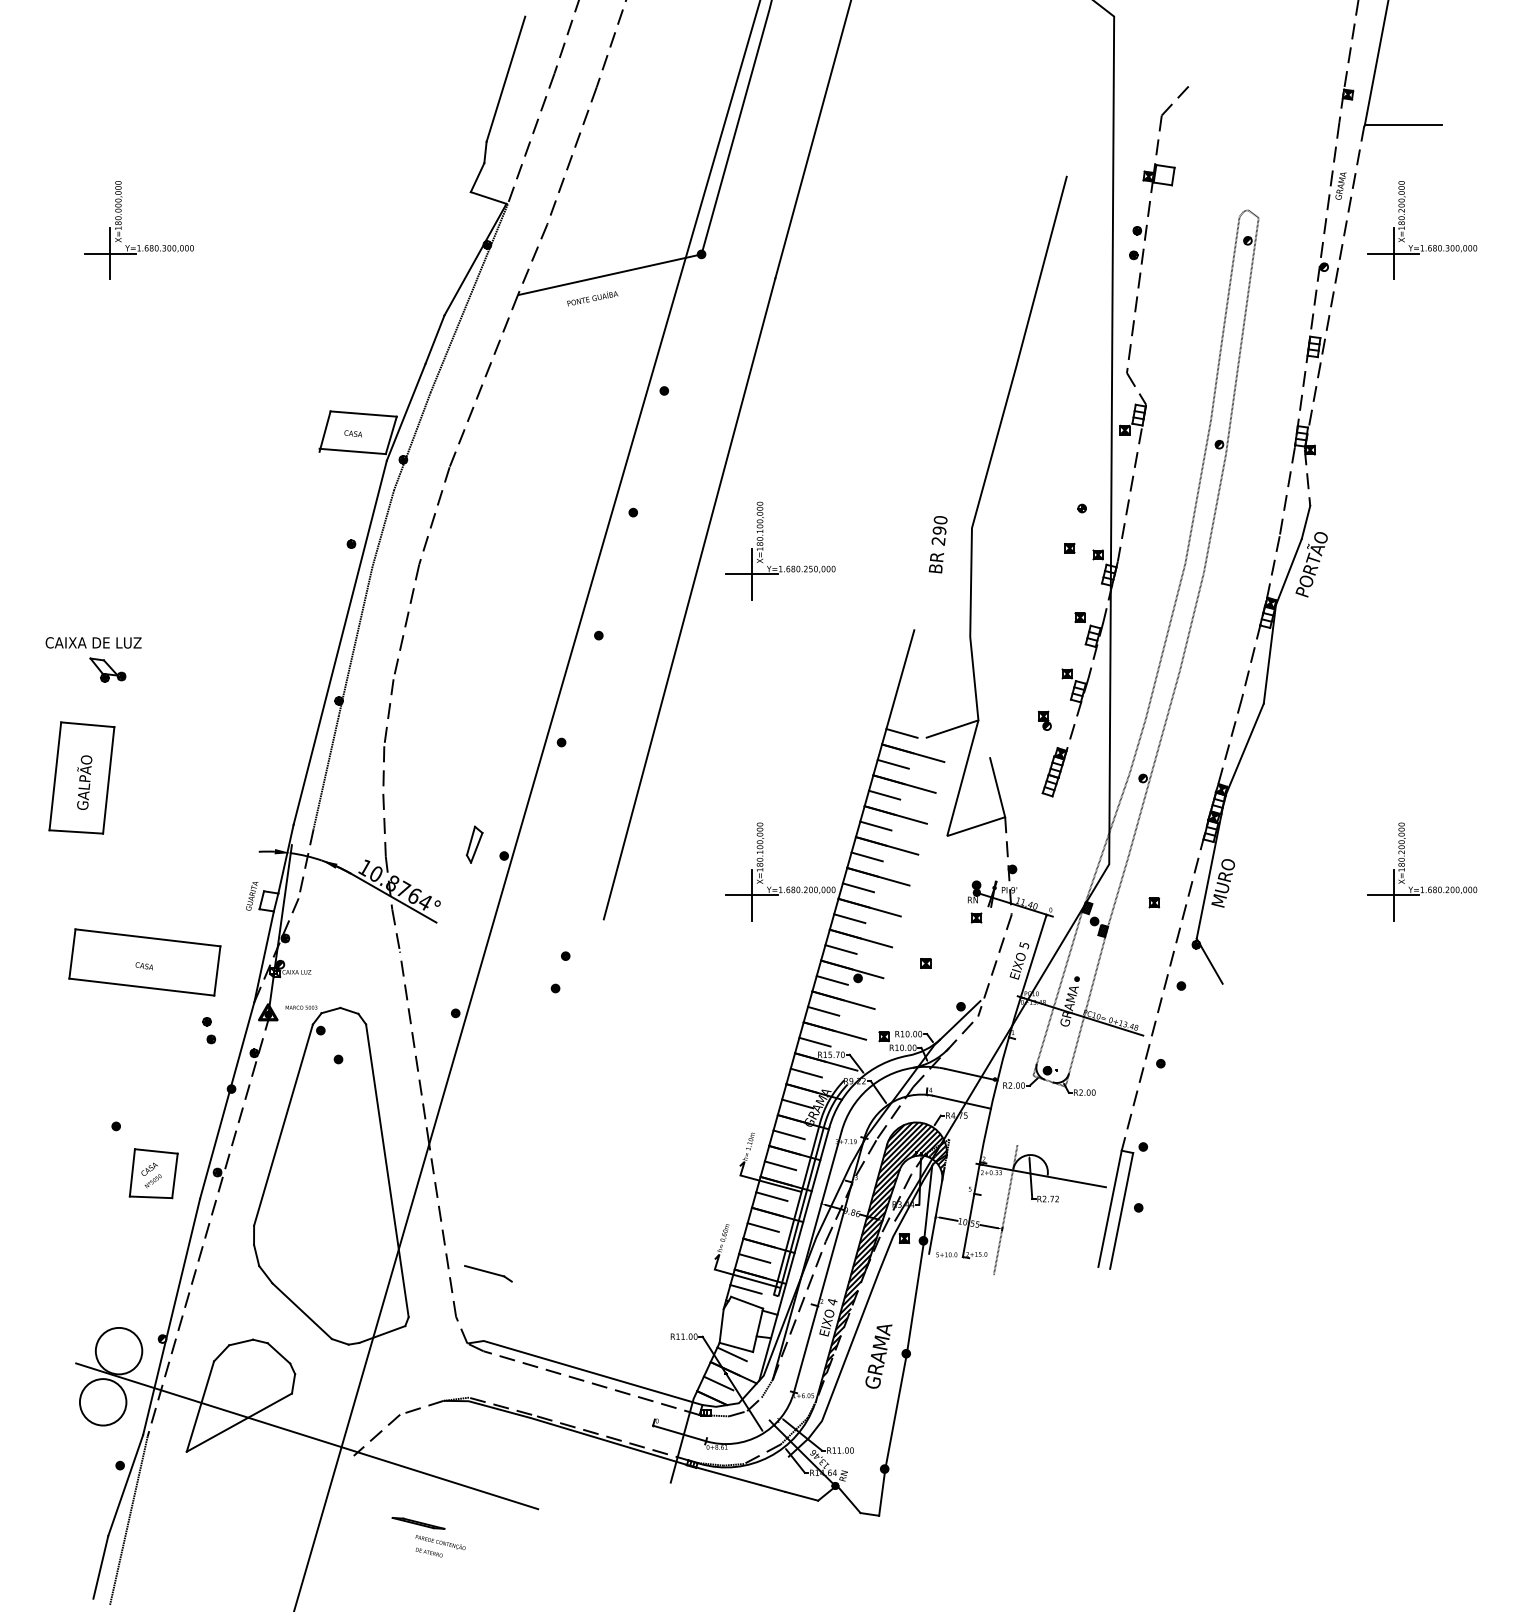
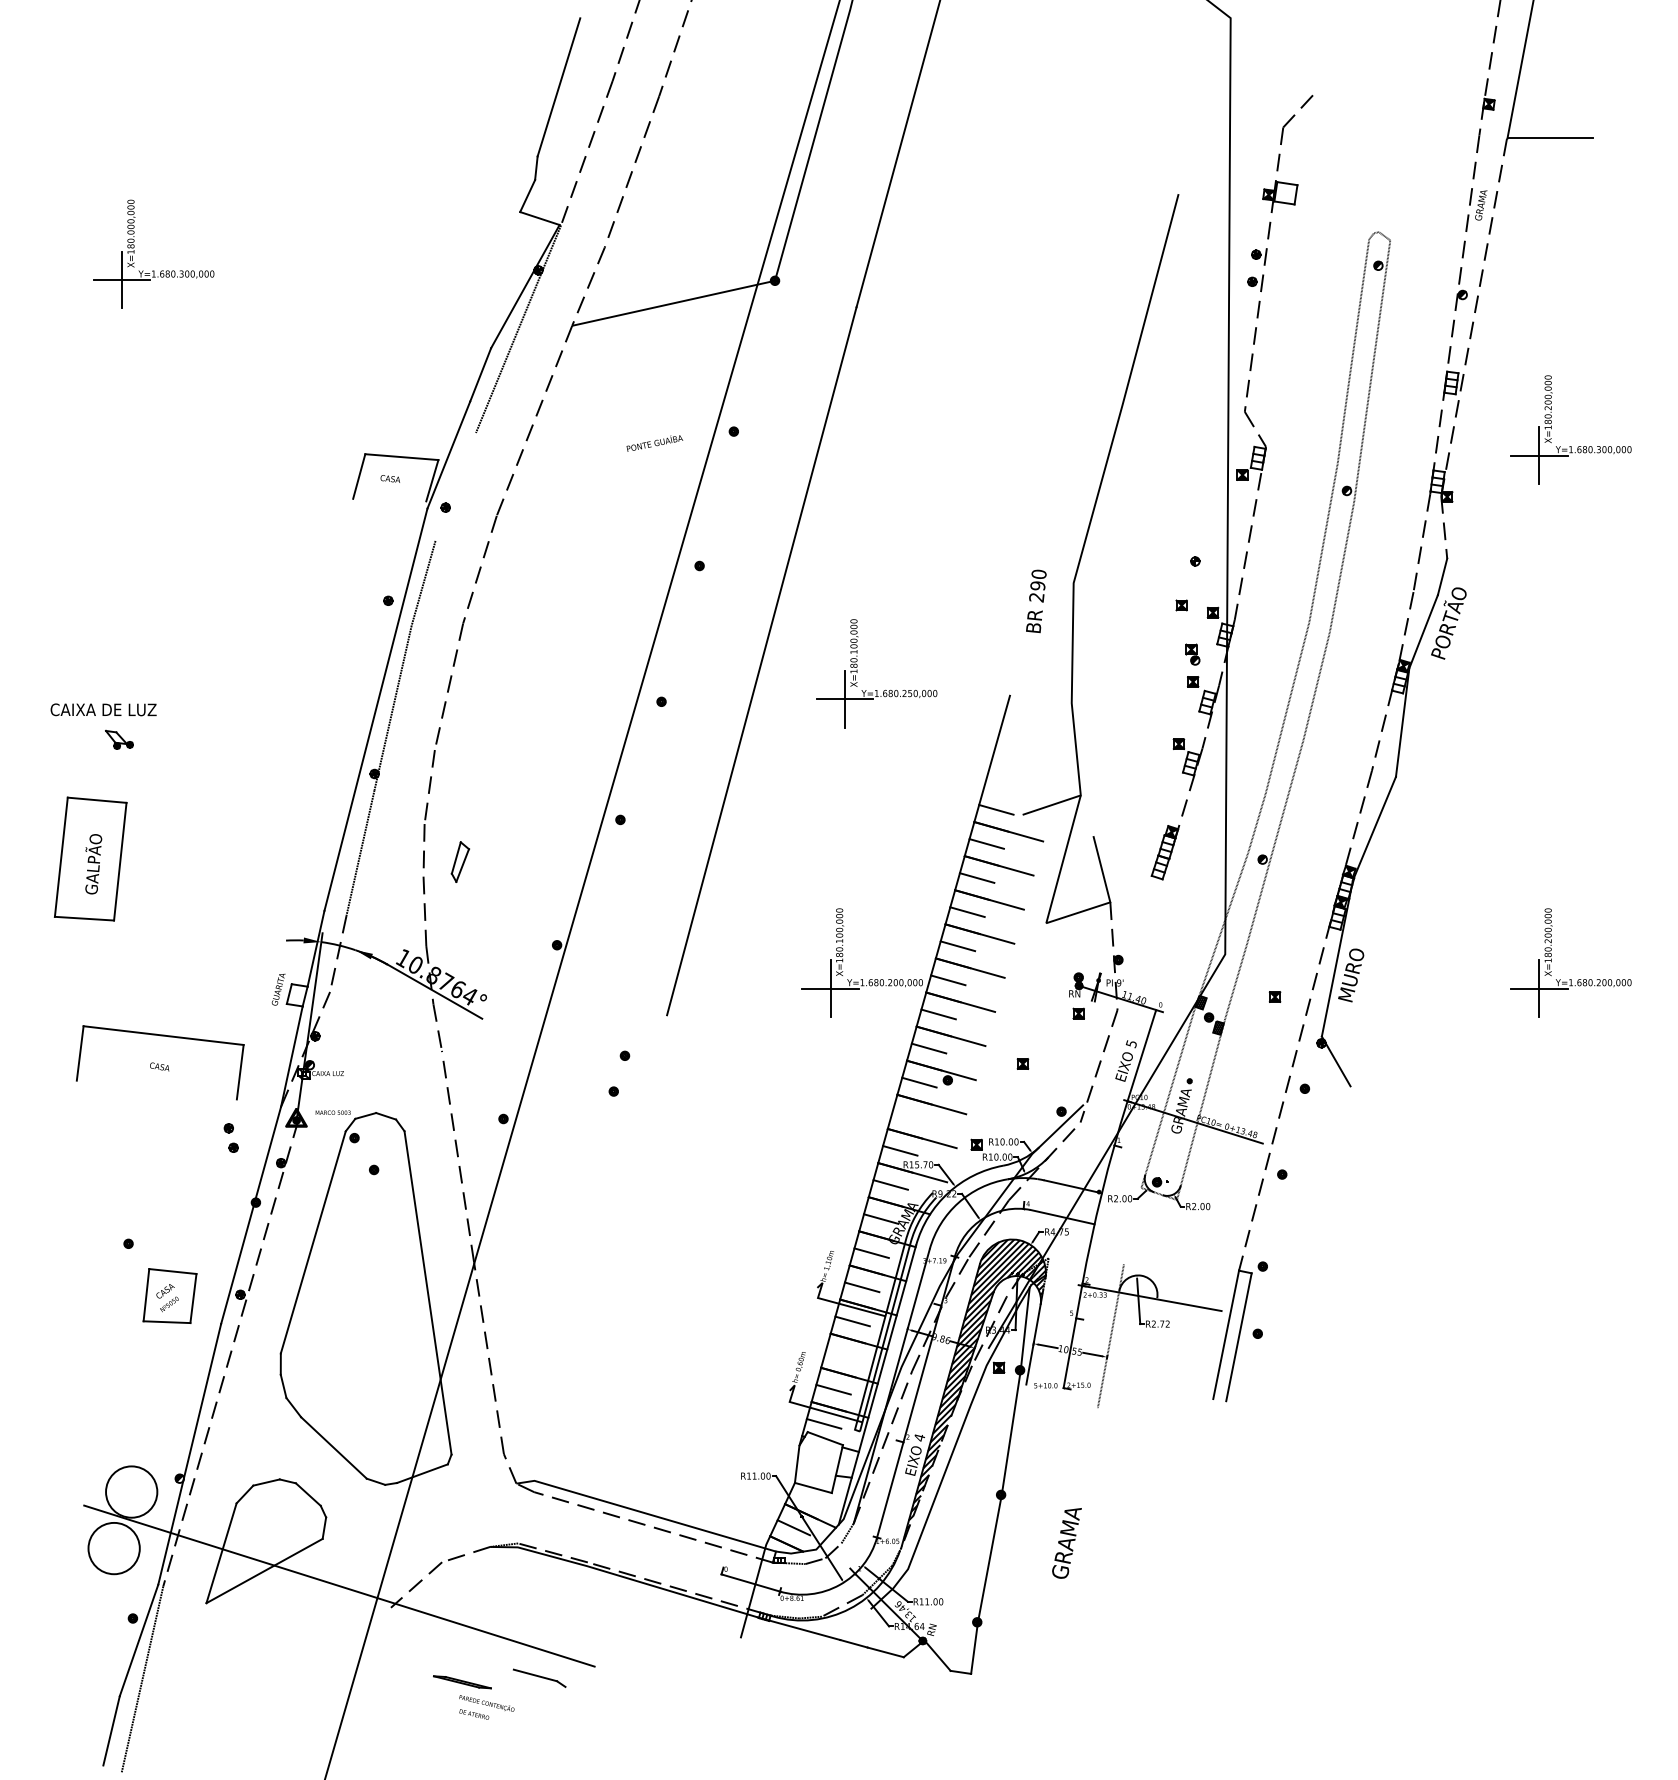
part: (1422, 245) -> (1571, 446), moved
text: (592, 298) -> (654, 443), moved
line: (412, 440) -> (455, 486), removed
line: (352, 451) -> (389, 498), removed
part: (780, 566) -> (876, 690), moved
part: (107, 669) -> (118, 739), size x0.7
part: (1044, 720) -> (1192, 654), moved
part: (474, 844) -> (460, 861), moved
line: (141, 986) -> (156, 1089), removed
line: (823, 1010) -> (909, 1115), removed
line: (762, 1227) -> (842, 1355), removed
part: (488, 1273) -> (539, 1677), moved
line: (731, 1354) -> (808, 1495), removed
text: (878, 1356) -> (1066, 1543), moved

